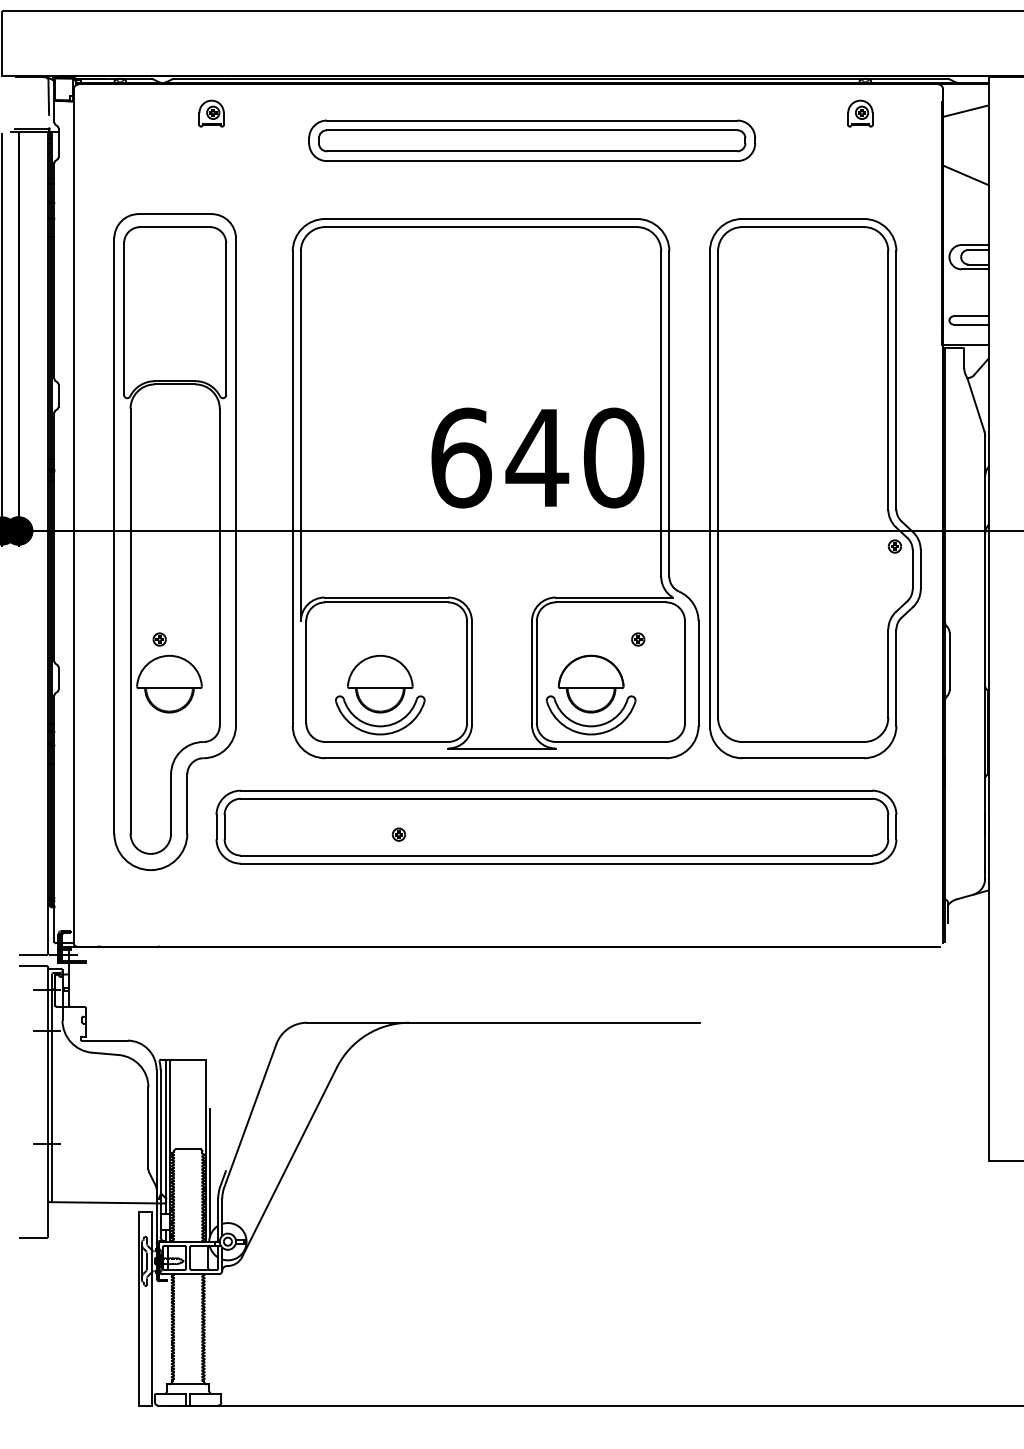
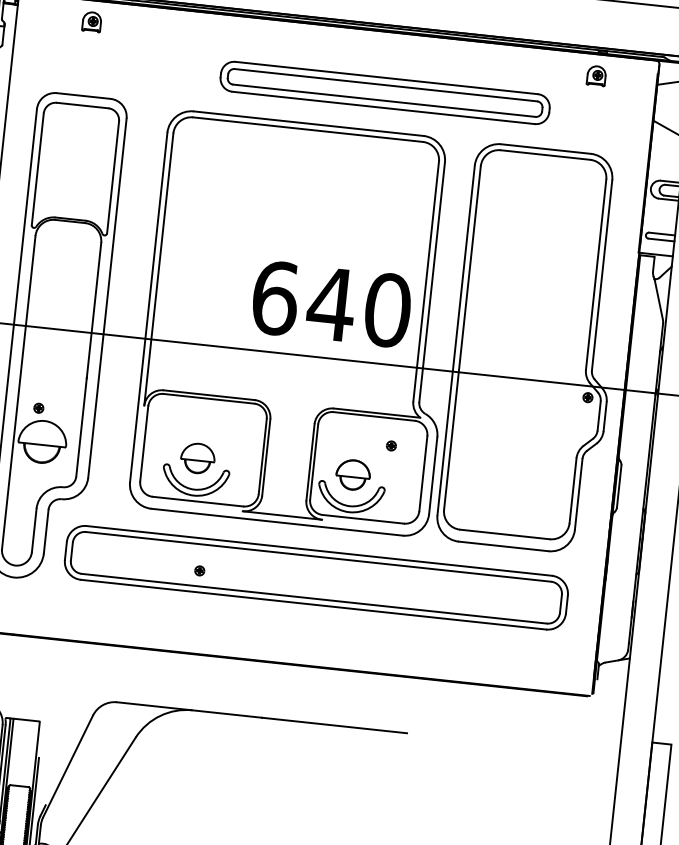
part: (211, 113) -> (91, 21), moved
part: (532, 140) -> (385, 92), moved
part: (380, 683) -> (198, 458), size x0.7
part: (590, 683) -> (352, 474), size x0.7

